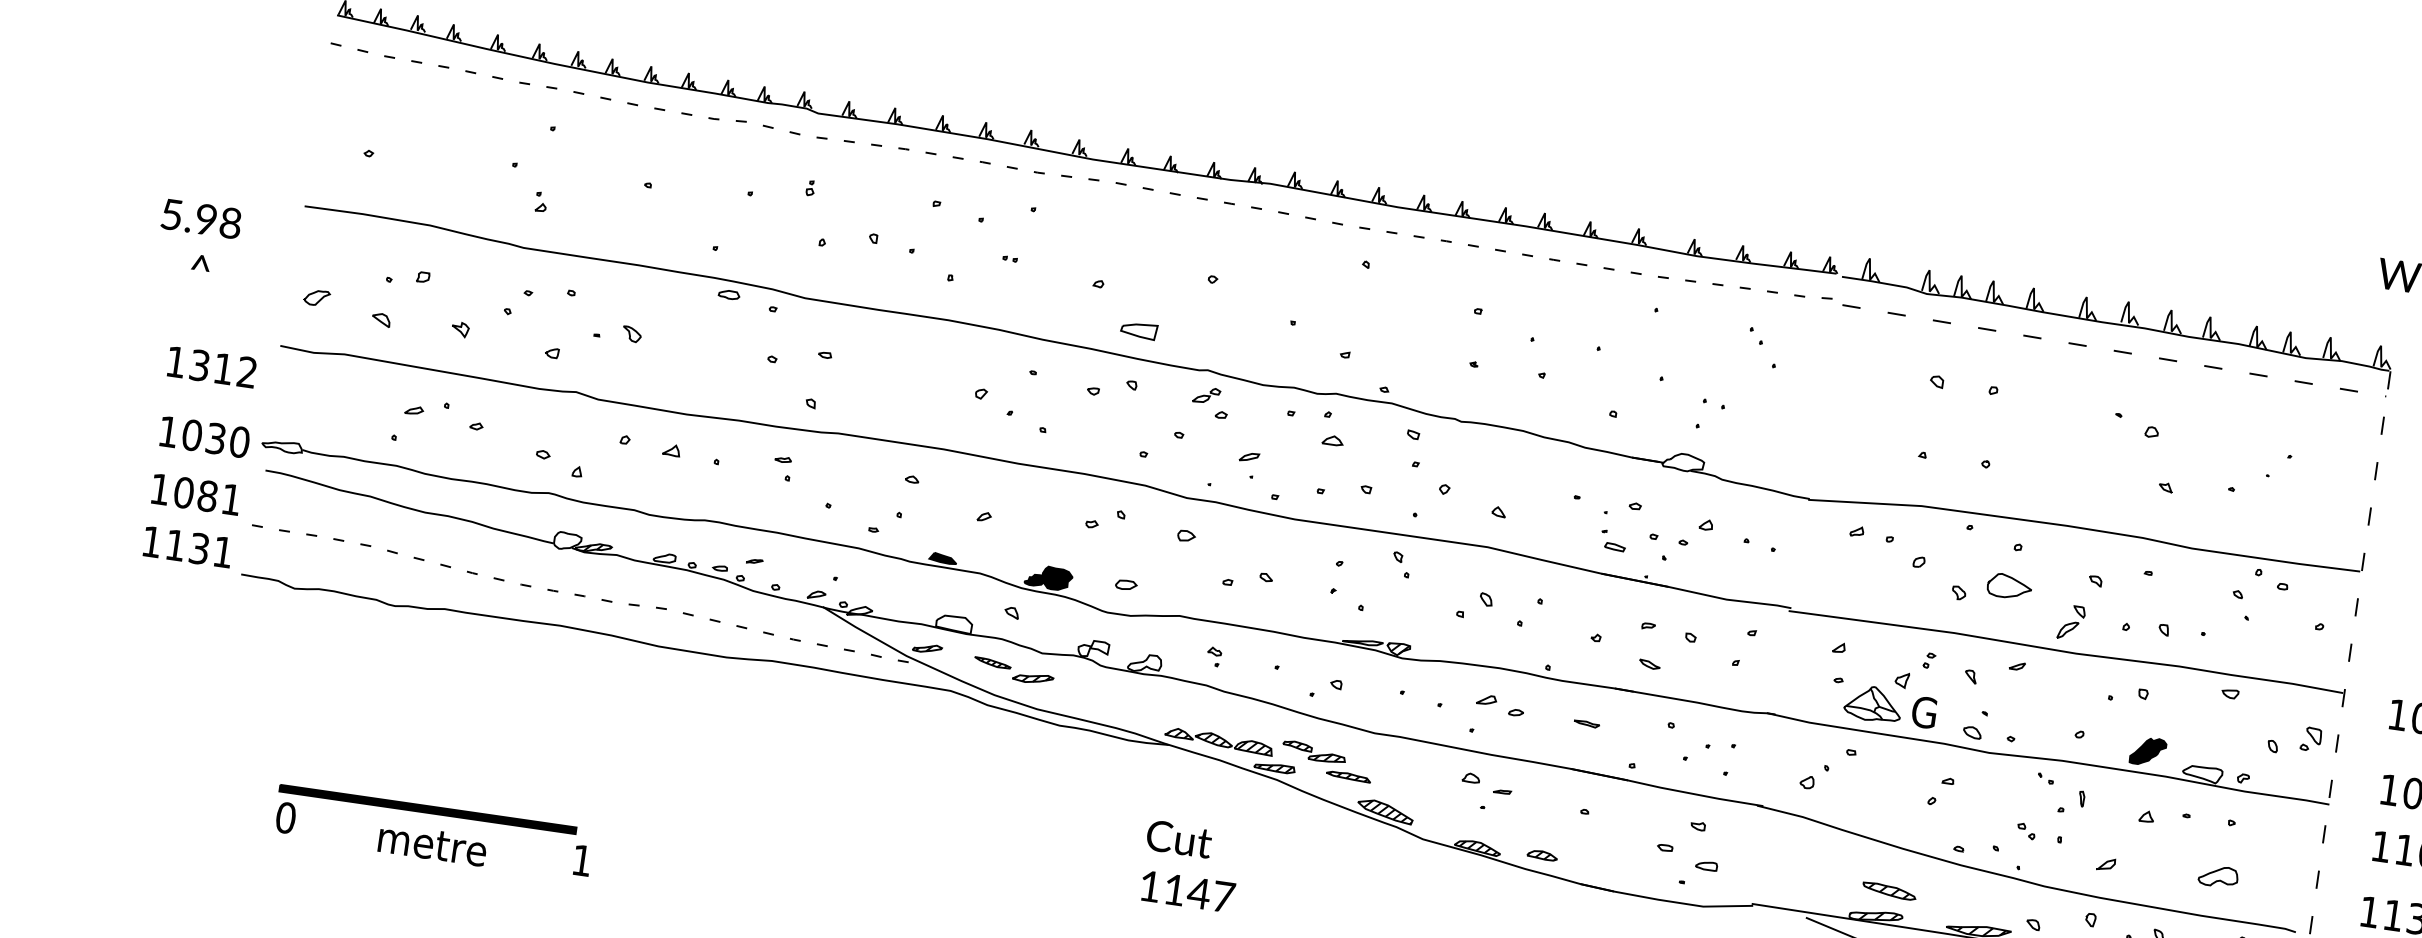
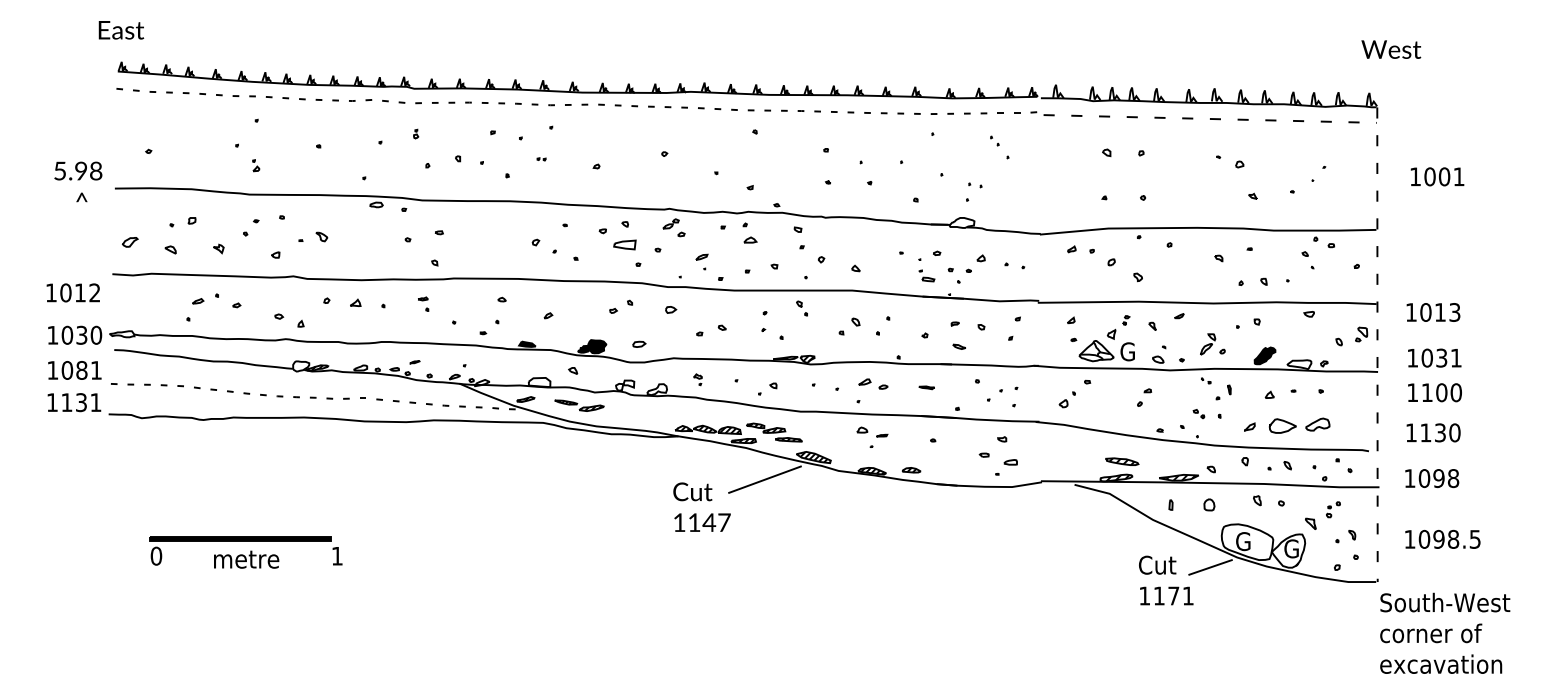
text: (199, 236) -> (78, 181), moved
part: (1138, 329) -> (624, 244), moved
text: (199, 364) -> (65, 292), 1312 -> 1012
part: (2009, 585) -> (1282, 425), moved
part: (2072, 622) -> (1208, 344), moved
line: (1299, 835) -> (764, 479), added

